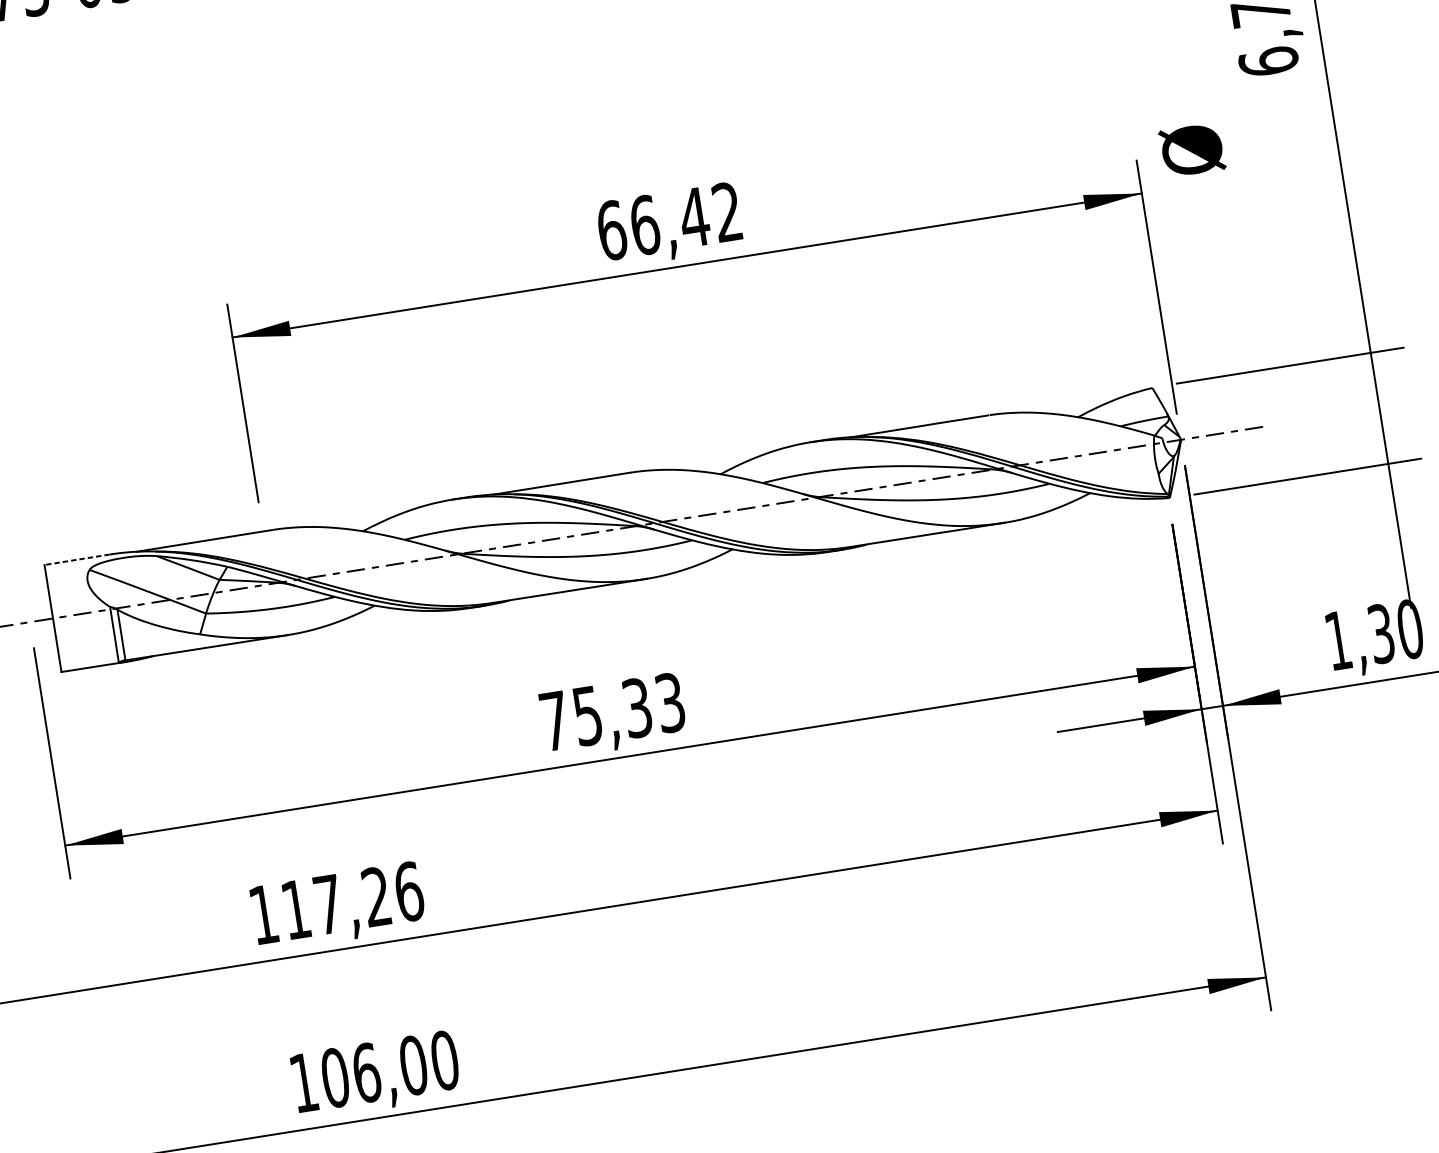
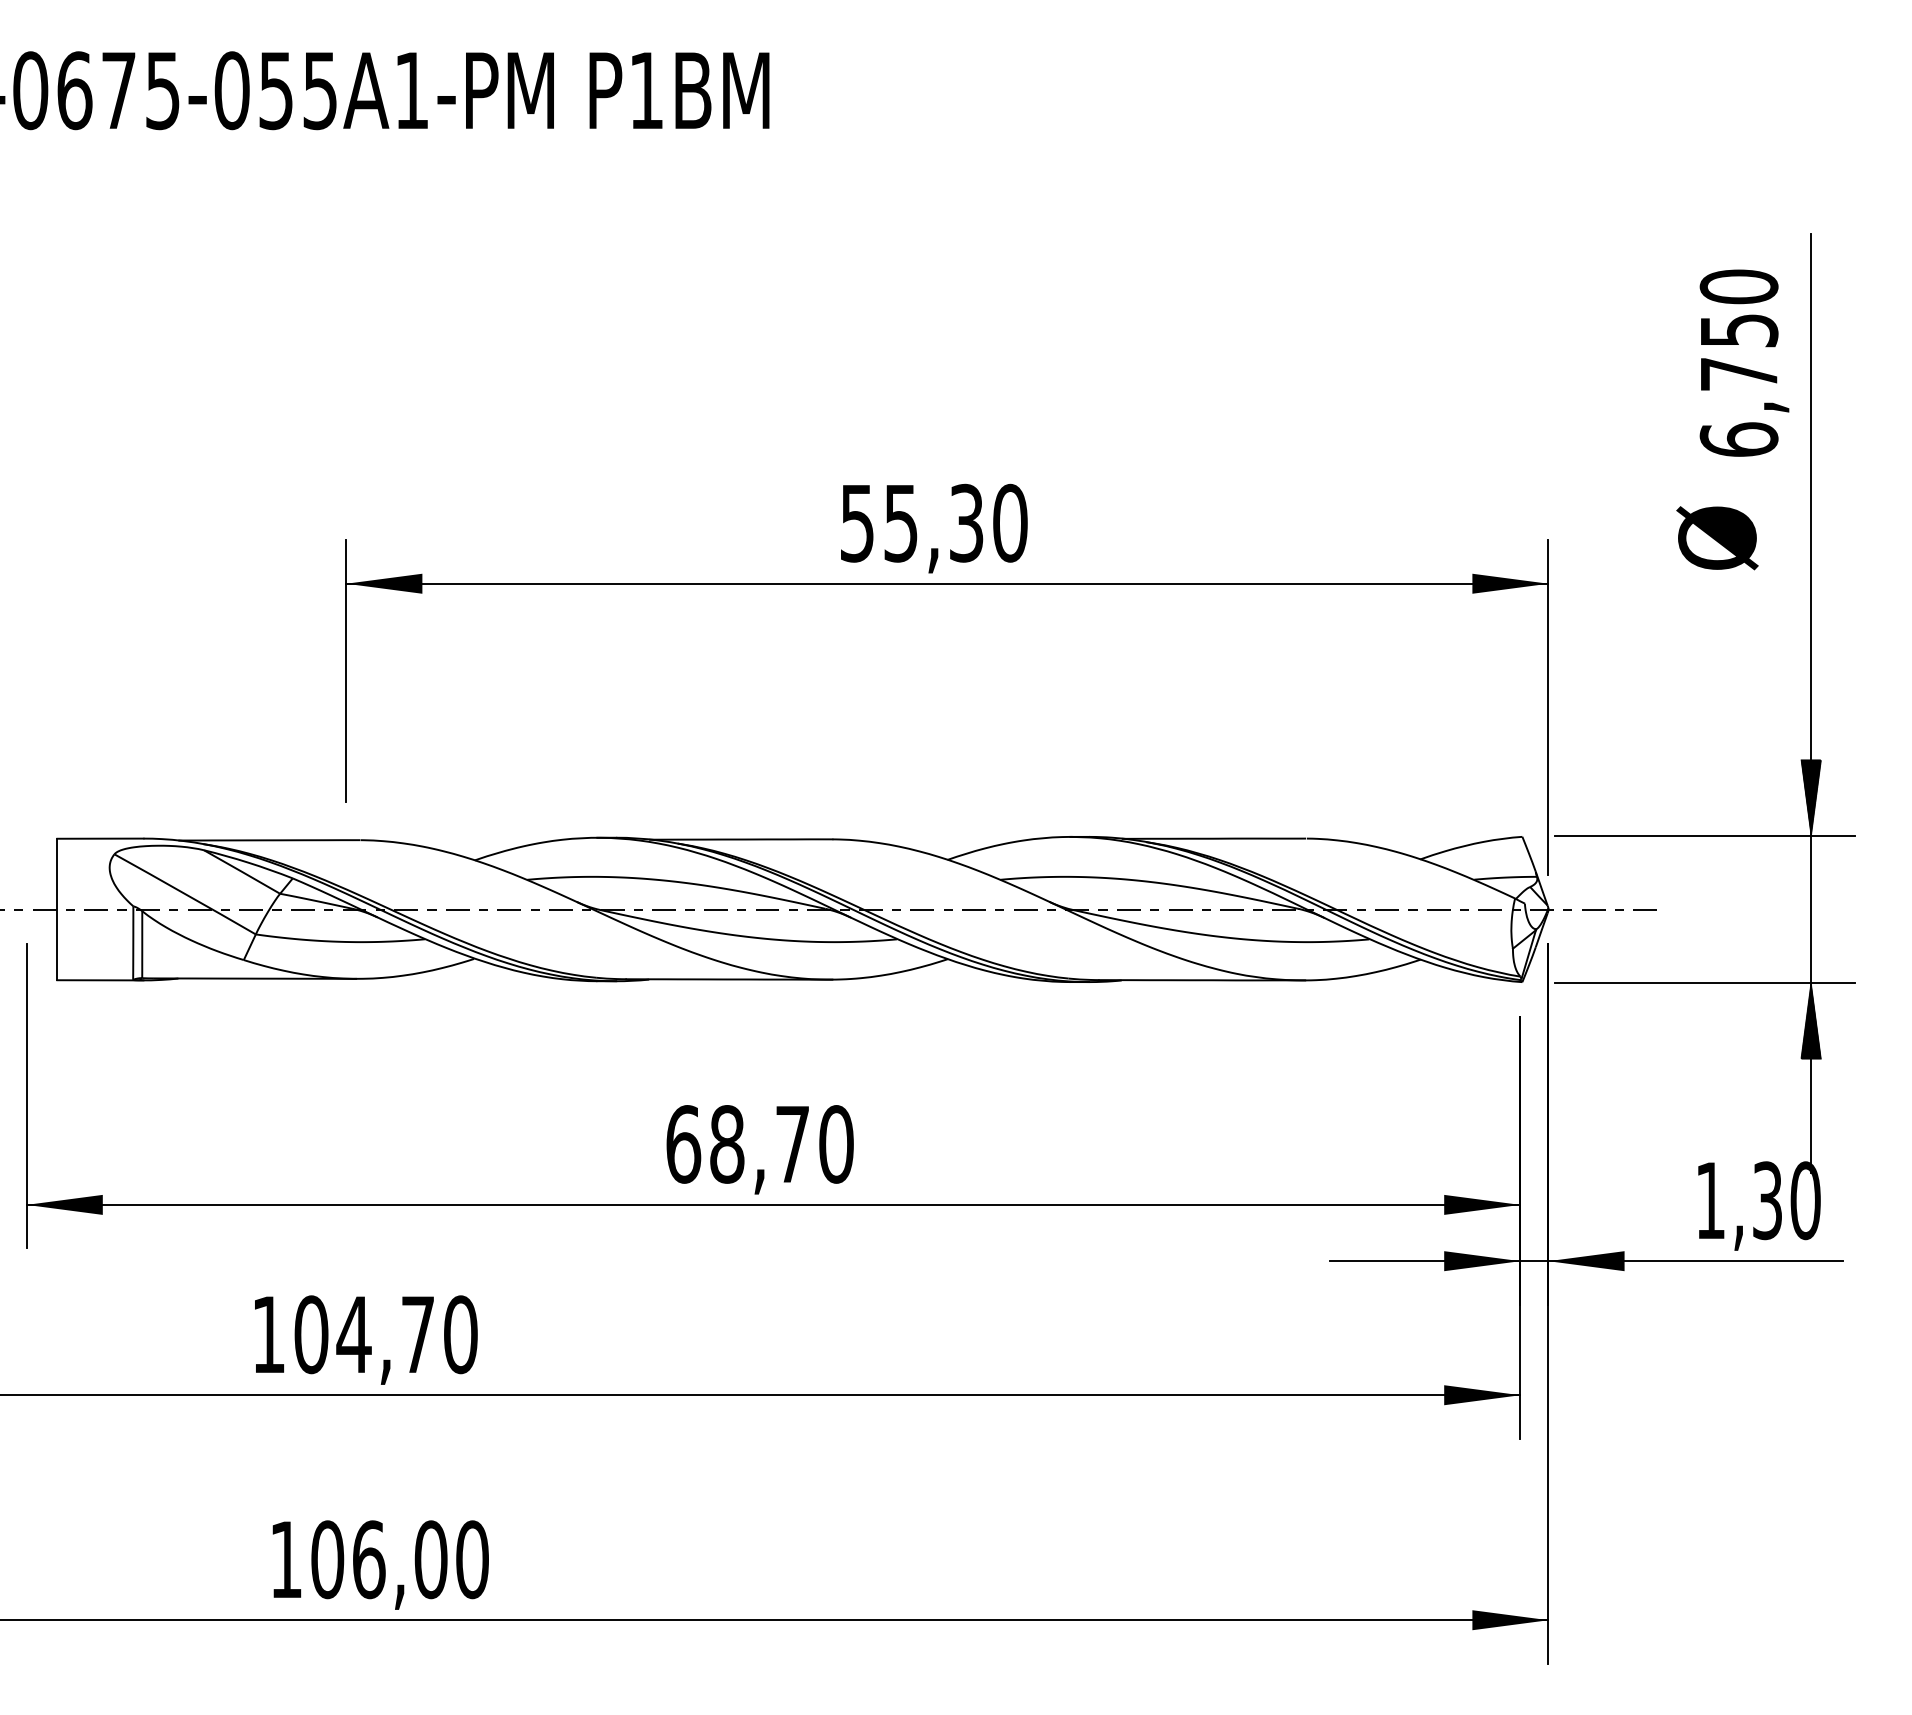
text: (1192, 150) -> (1717, 538), moved
text: (669, 220) -> (933, 522), 66,42 -> 55,30
hatch: (1366, 323) -> (1811, 797), added
hatch: (1393, 492) -> (1811, 1020), added
line: (76, 559) -> (99, 838), dashed -> solid
text: (612, 712) -> (759, 1144), 75,33 -> 68,70
text: (352, 900) -> (385, 1334), 117,26 -> 104,70

